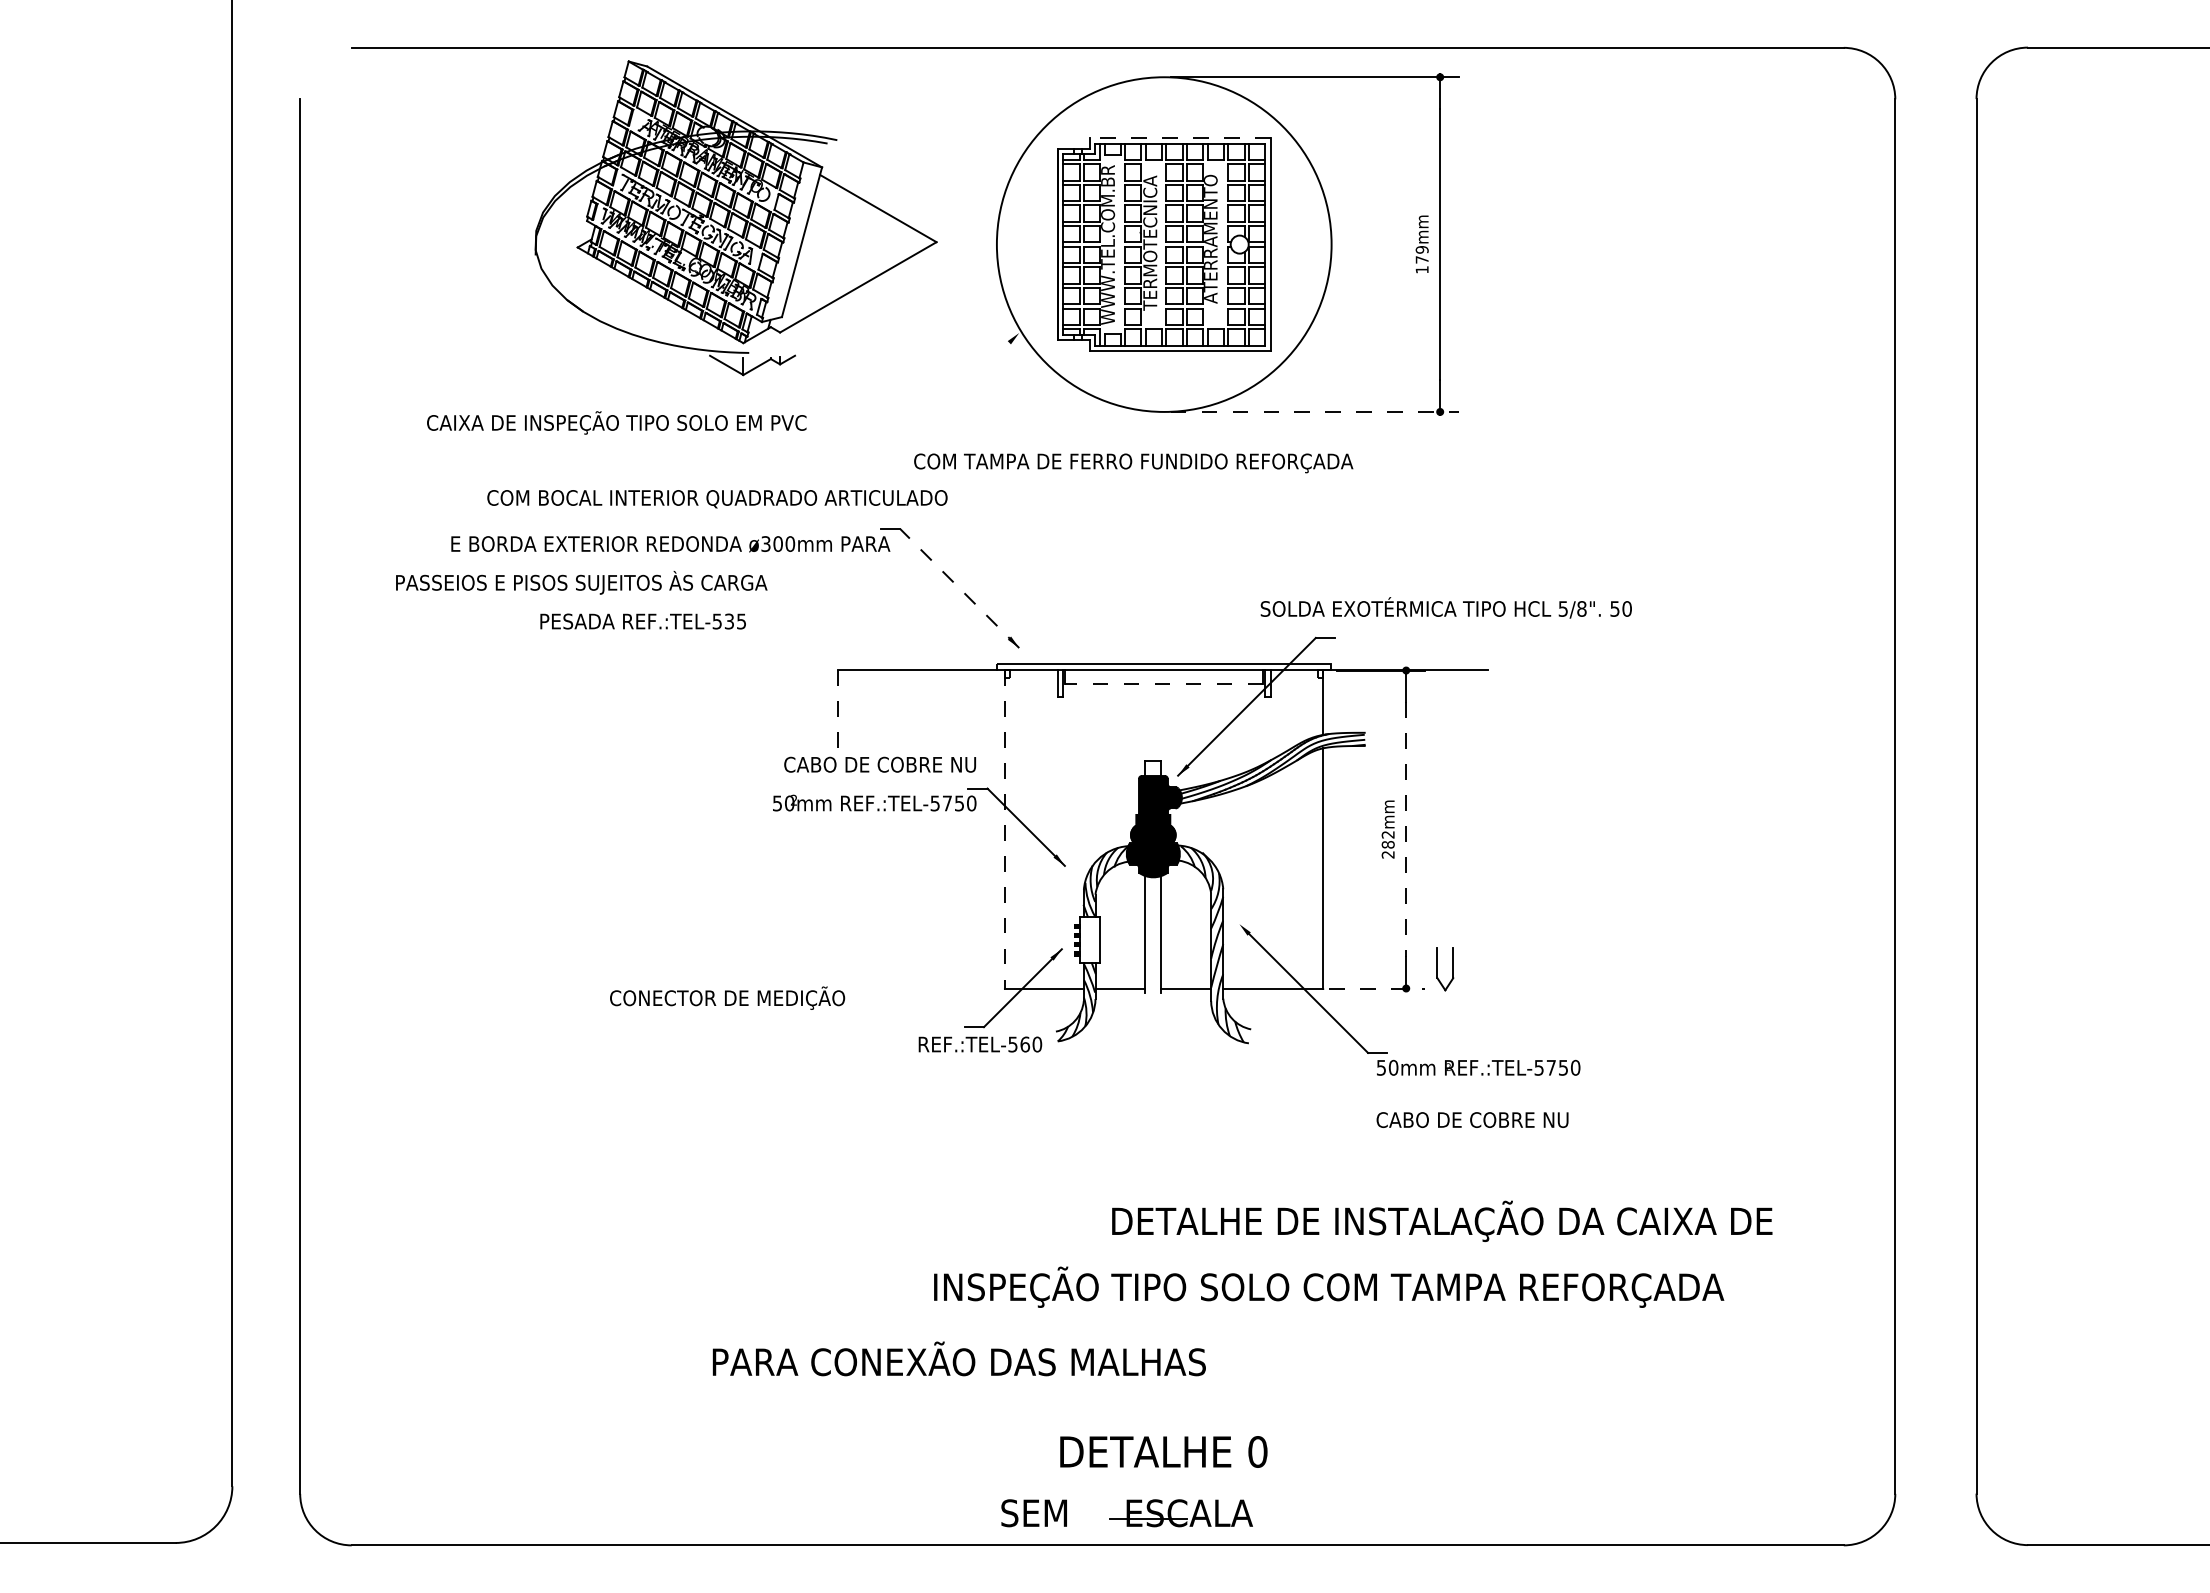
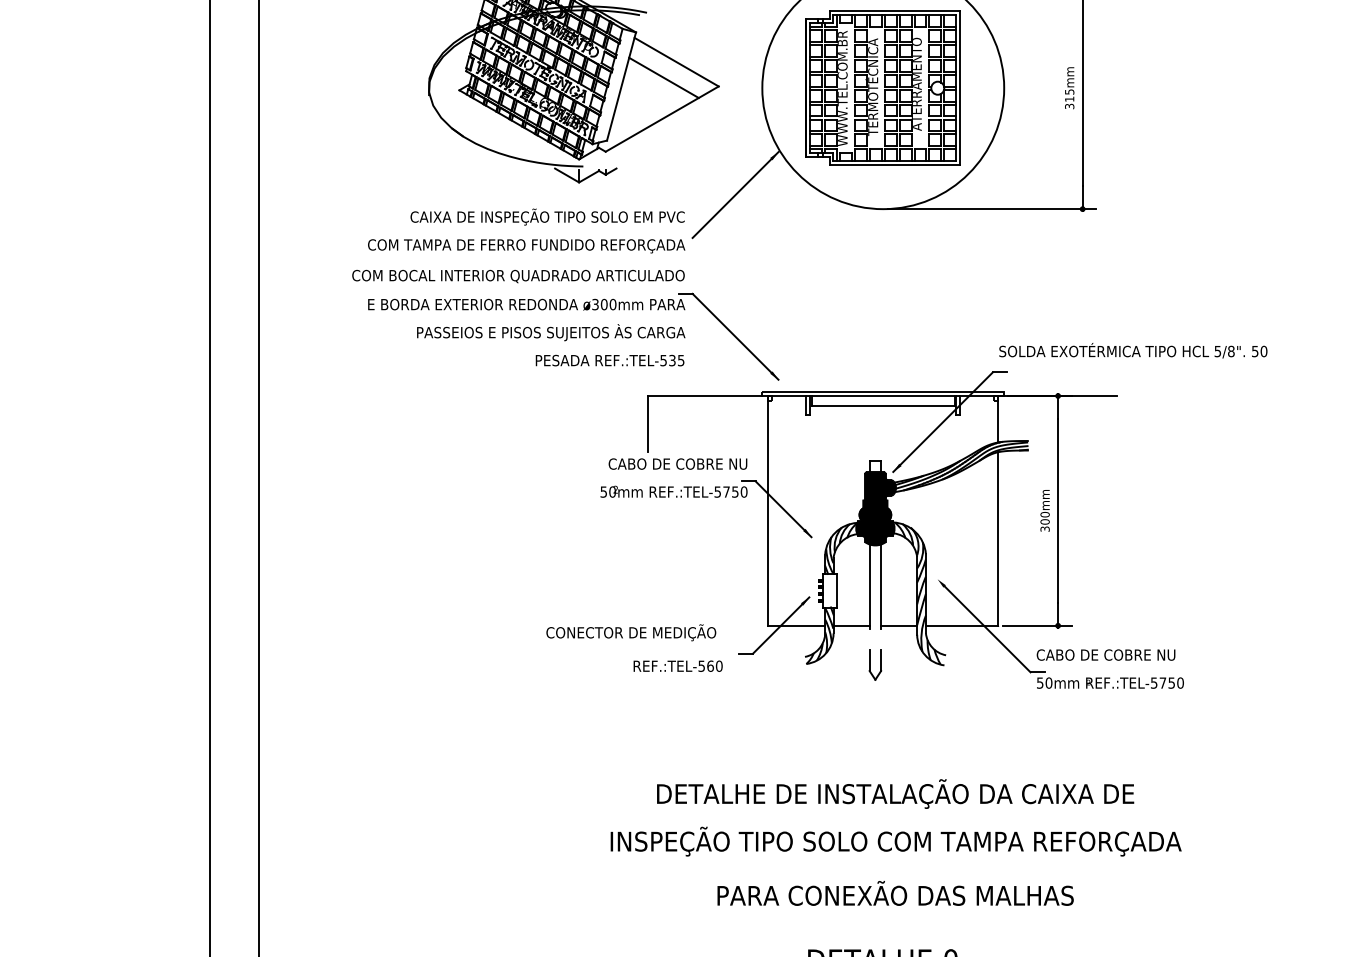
line: (1179, 138) -> (894, 11), dashed -> solid
line: (860, 230) -> (663, 78), added
text: (1421, 259) -> (1069, 98), 179mm -> 315mm
line: (959, 392) -> (735, 195), added
line: (1315, 411) -> (992, 208), dashed -> solid
text: (616, 422) -> (547, 216), moved
text: (1133, 463) -> (526, 246), moved
text: (717, 499) -> (518, 276), moved
text: (581, 582) -> (551, 332), moved
line: (959, 588) -> (735, 336), dashed -> solid
text: (1445, 607) -> (1132, 350), moved
text: (642, 621) -> (609, 360), moved
line: (1164, 684) -> (883, 406), dashed -> solid
line: (838, 709) -> (647, 424), dashed -> solid
line: (1004, 829) -> (767, 510), dashed -> solid
line: (1406, 830) -> (1058, 511), dashed -> solid
text: (1387, 844) -> (1044, 521), 282mm -> 300mm
part: (1452, 969) -> (880, 664), moved
line: (1377, 988) -> (1037, 625), dashed -> solid
text: (727, 997) -> (631, 632), moved
text: (980, 1044) -> (678, 666), moved
text: (1472, 1119) -> (1106, 654), moved
text: (1442, 1220) -> (895, 793), moved
text: (1329, 1286) -> (896, 841), moved
text: (958, 1358) -> (895, 893), moved

